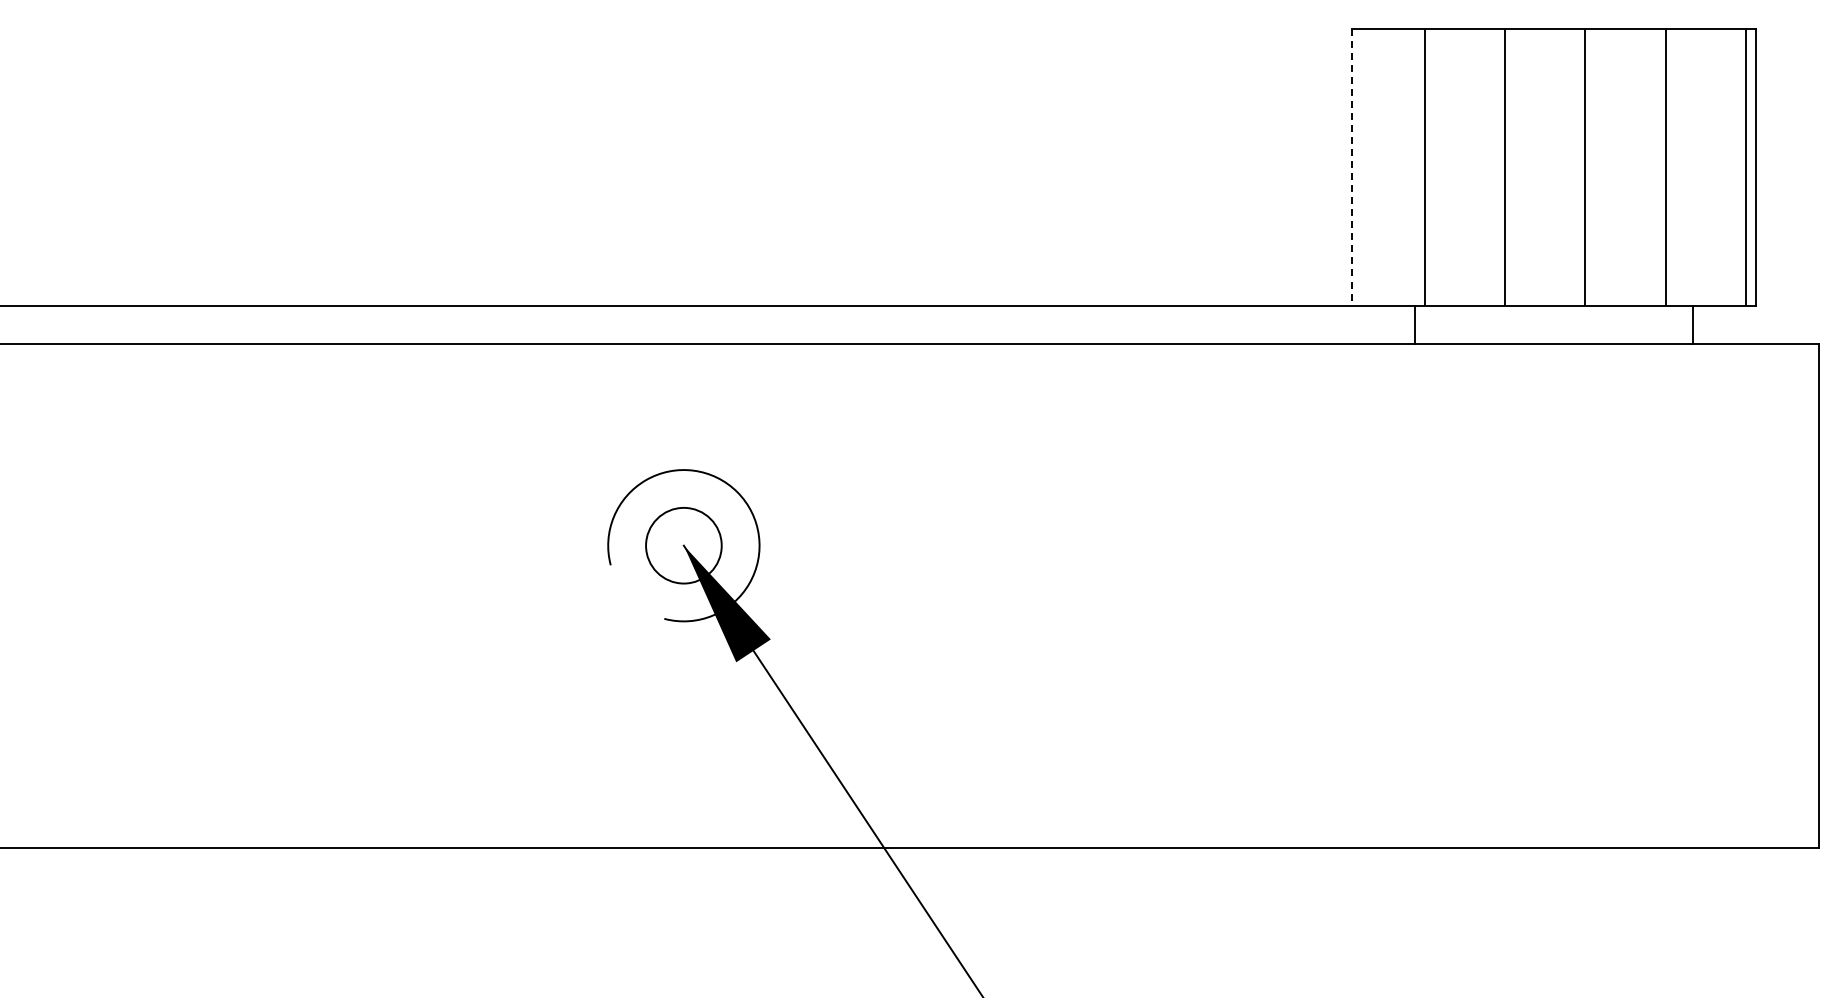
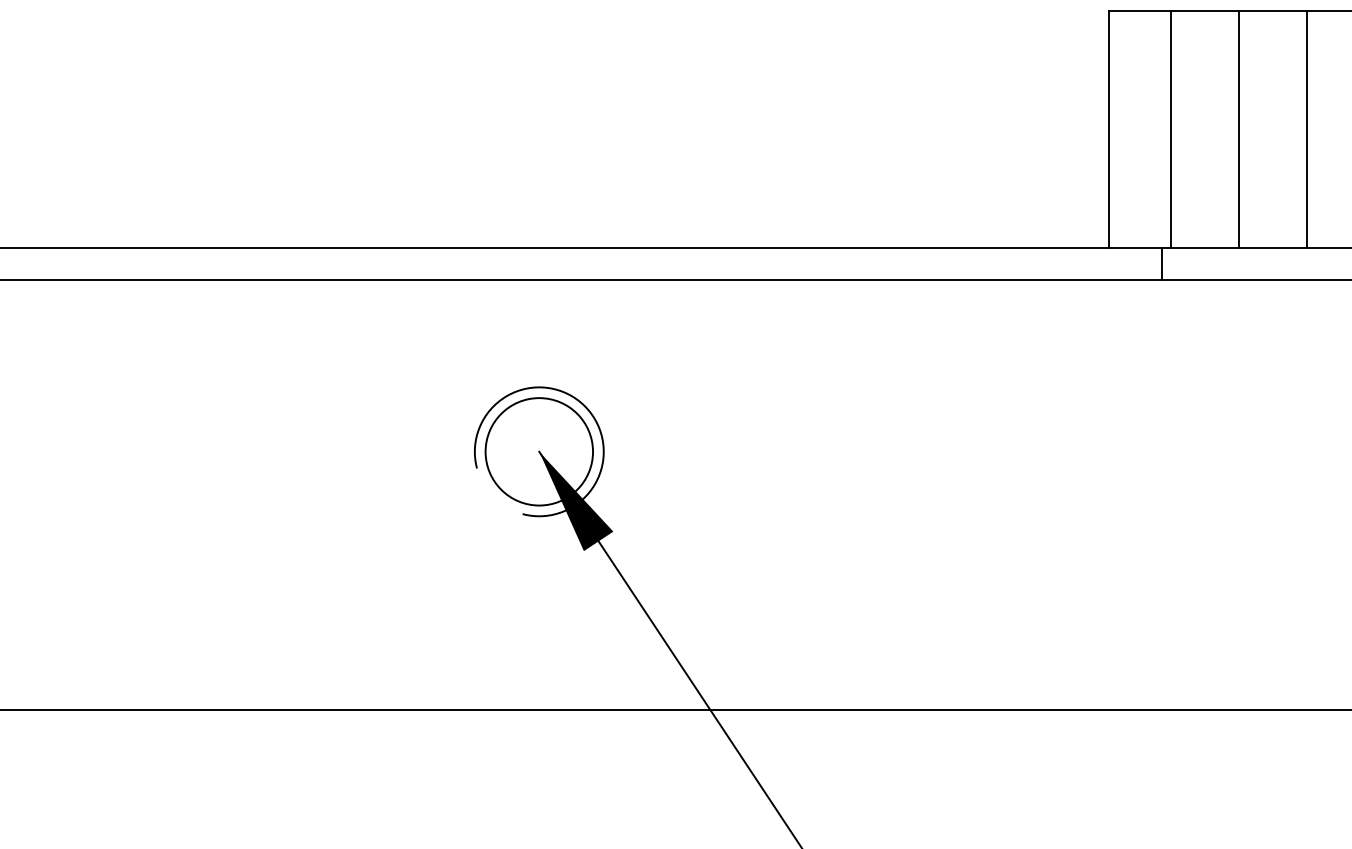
line: (1352, 167) -> (1108, 129), dashed -> solid
circle: (683, 545) -> (538, 451), size x1.67

